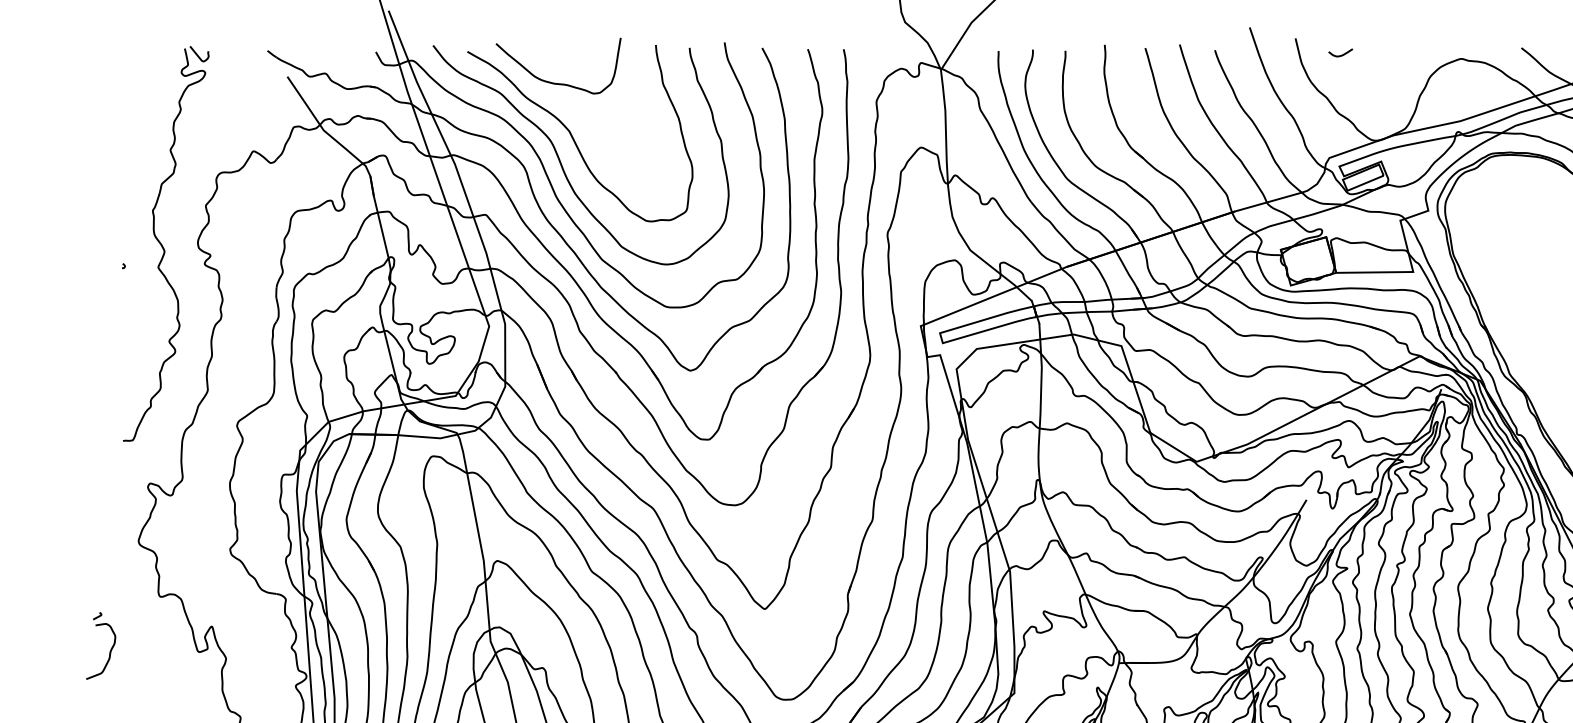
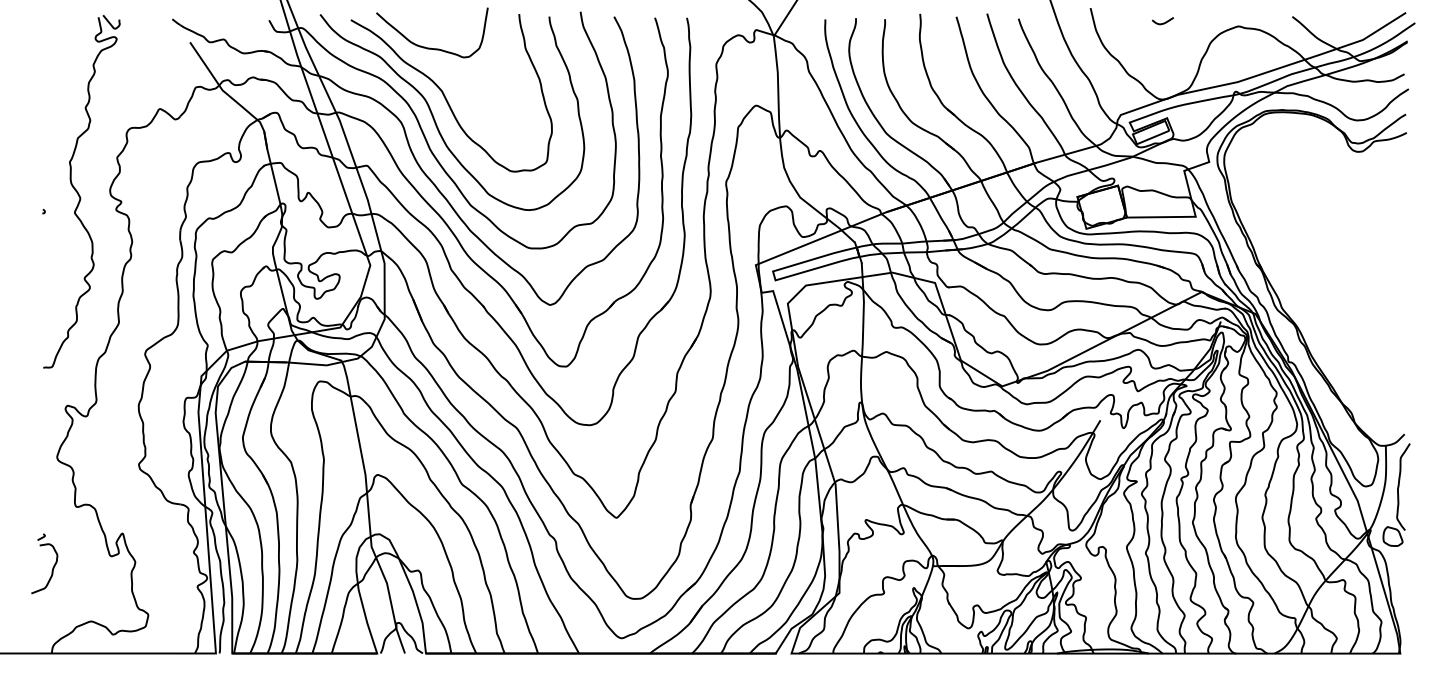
curve: (1341, 54) -> (1163, 22), moved
part: (109, 650) -> (52, 567), moved

